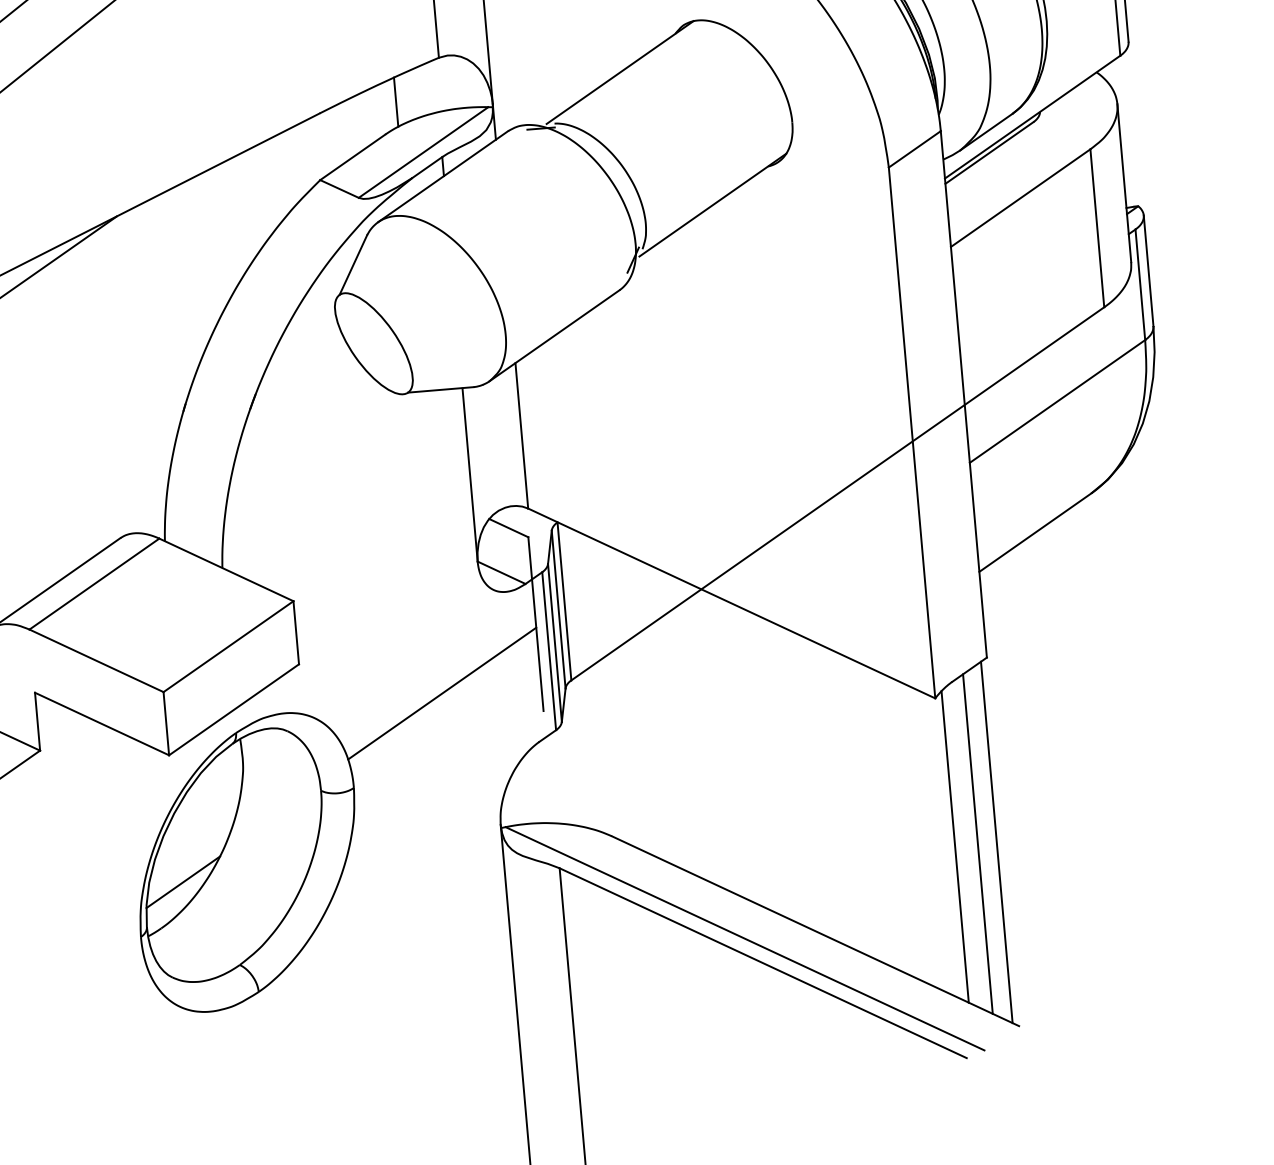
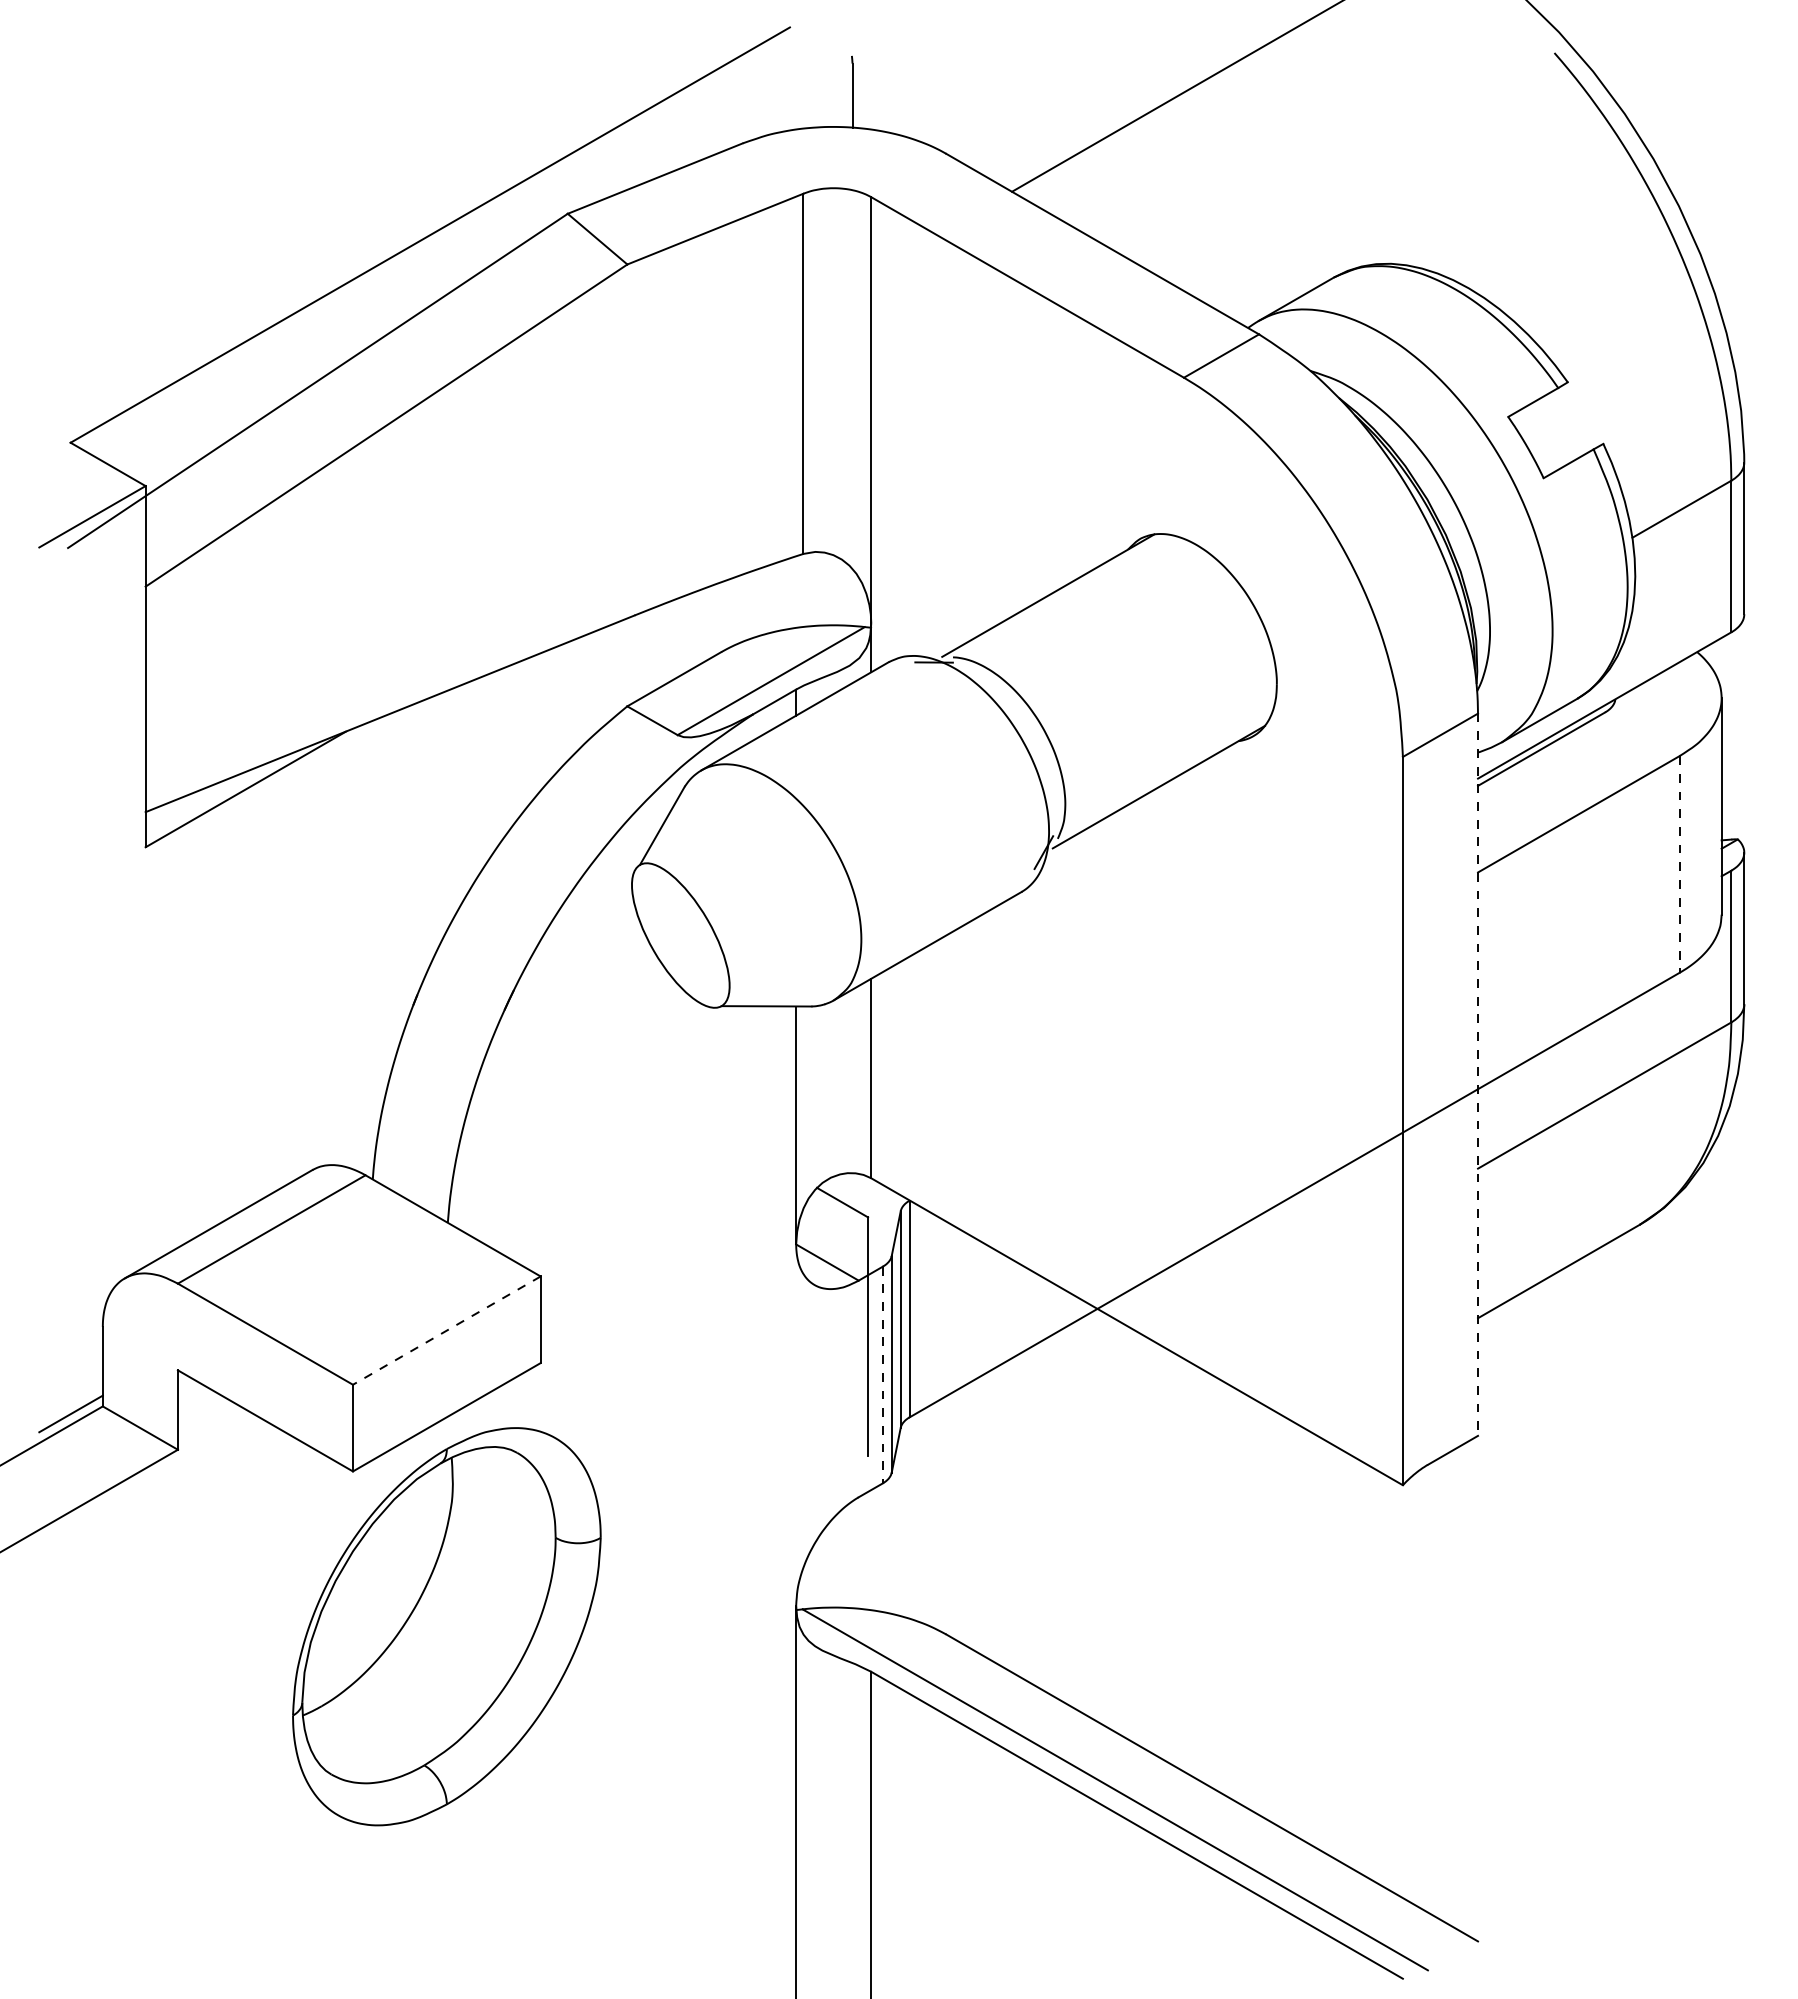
line: (395, 101) -> (739, 608), removed
line: (1097, 229) -> (1679, 865), solid -> dashed
line: (964, 394) -> (1478, 1075), solid -> dashed
line: (228, 646) -> (446, 1330), solid -> dashed
line: (548, 651) -> (882, 1375), solid -> dashed
line: (442, 693) -> (732, 1419), removed
line: (996, 842) -> (1469, 1688), removed
line: (977, 843) -> (1443, 1688), removed
line: (955, 846) -> (1412, 1689), removed
line: (182, 881) -> (356, 1645), removed

